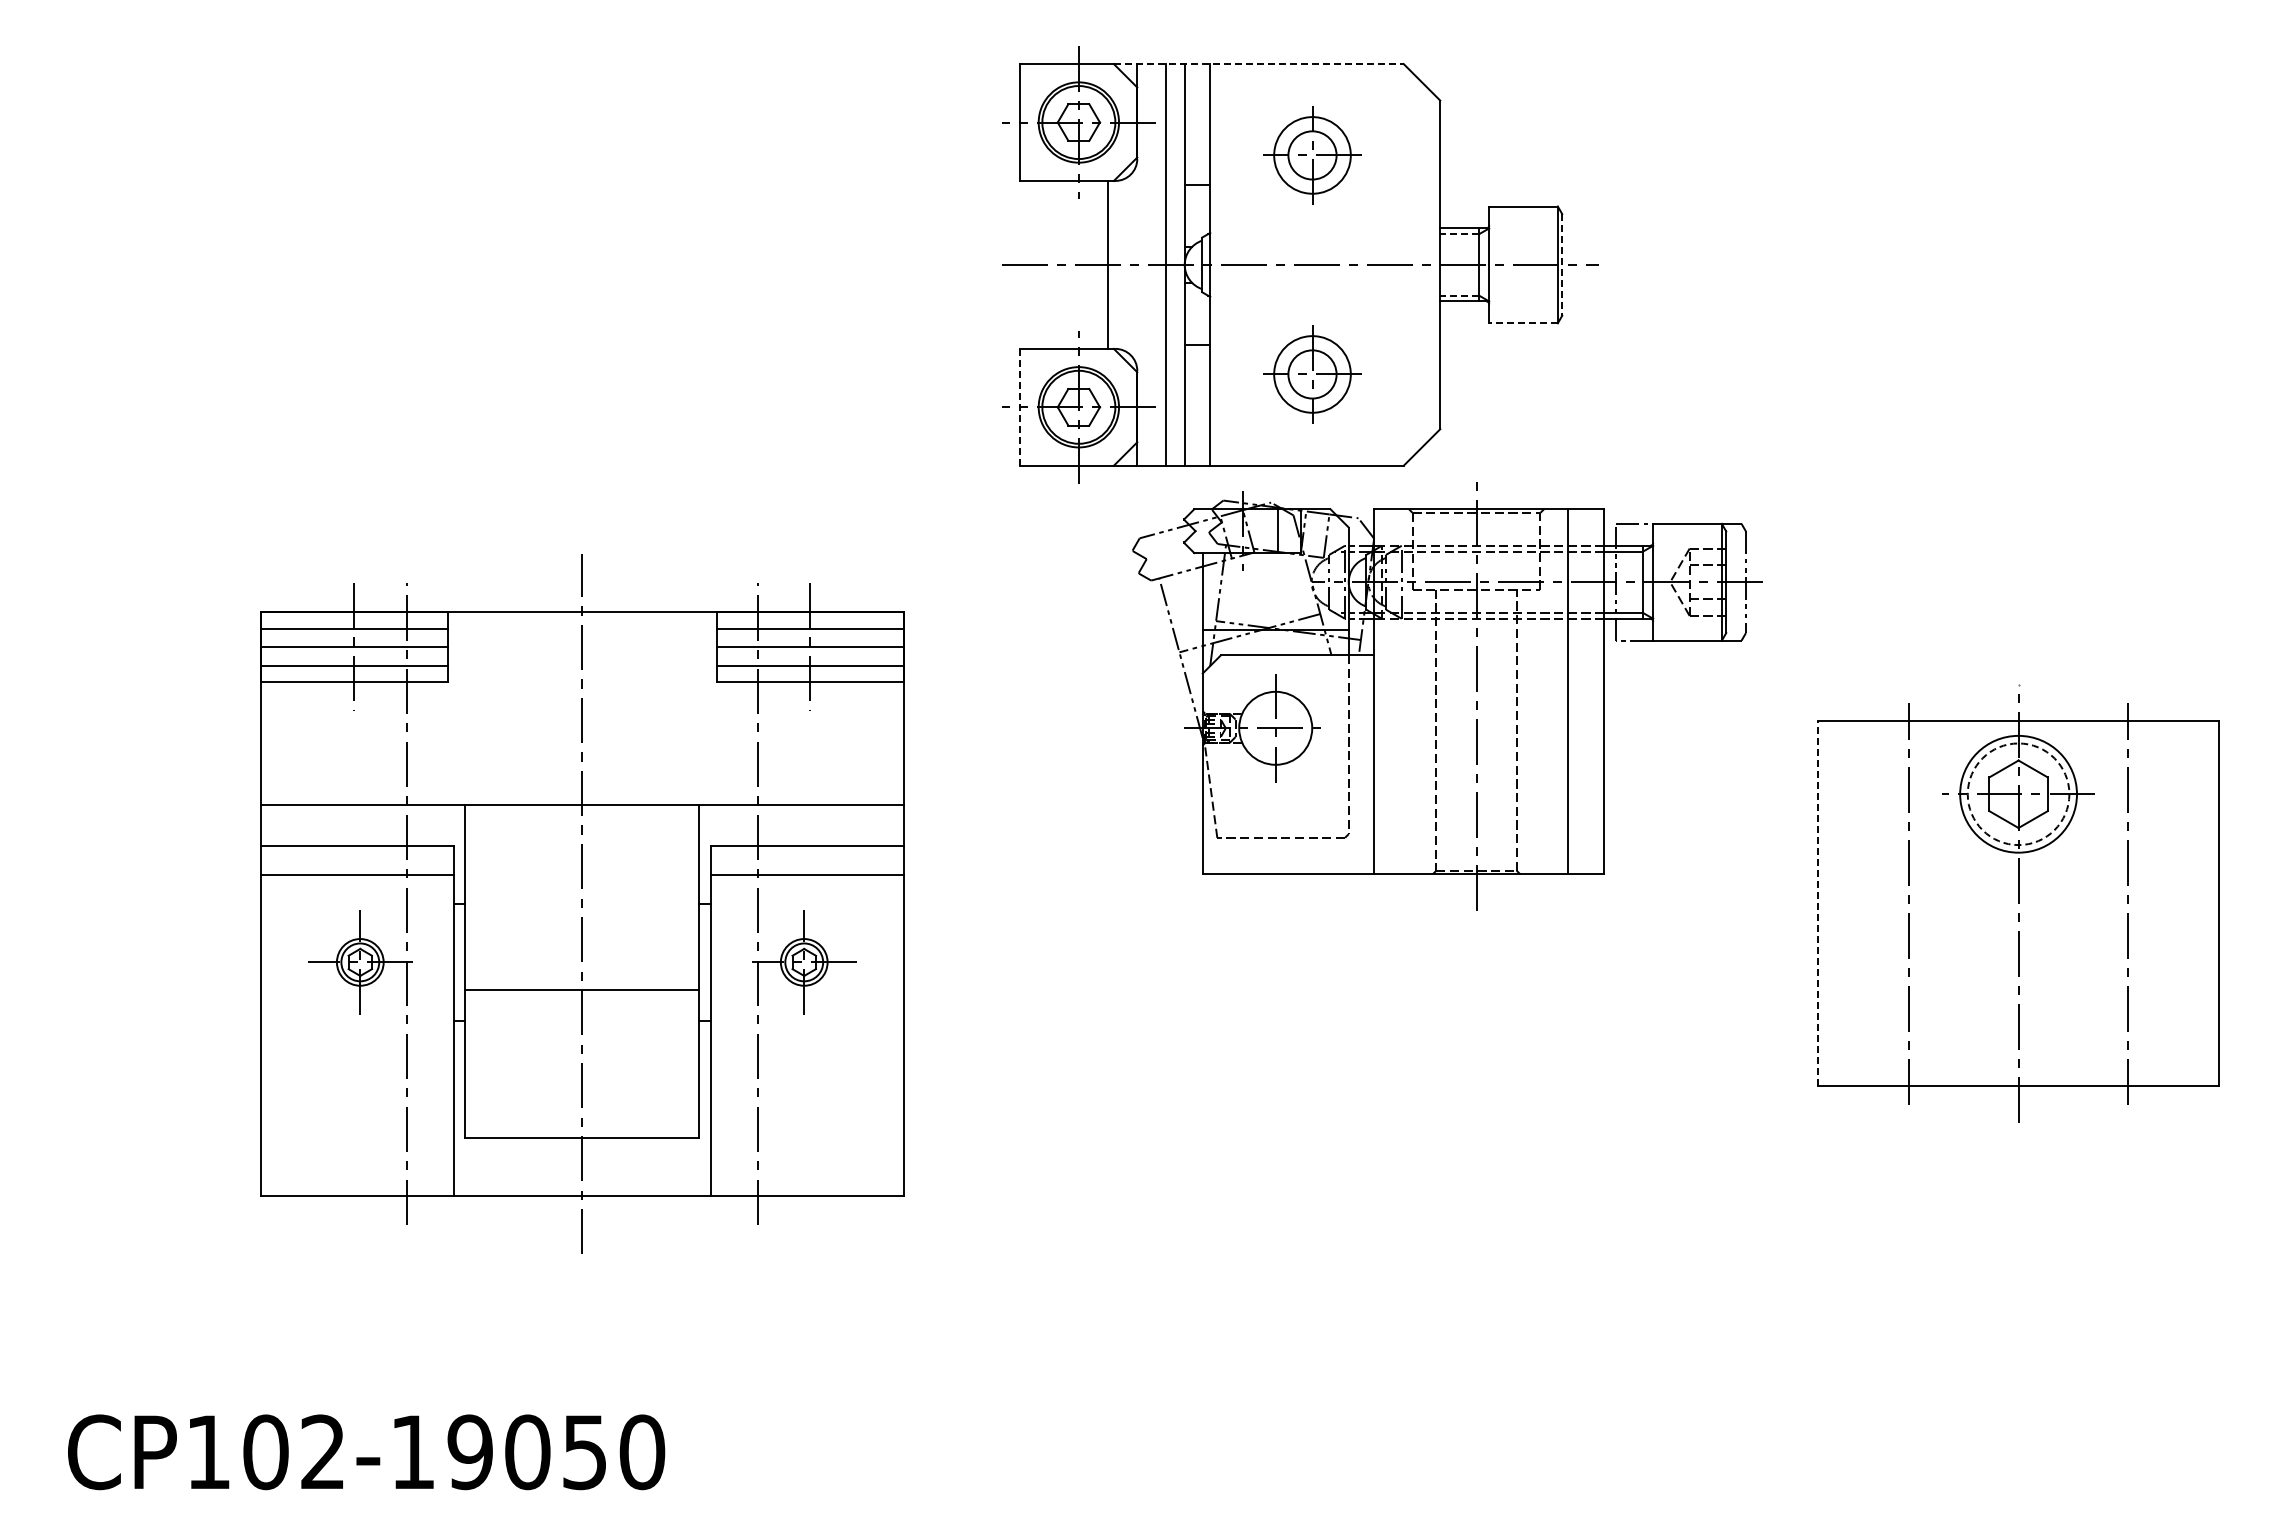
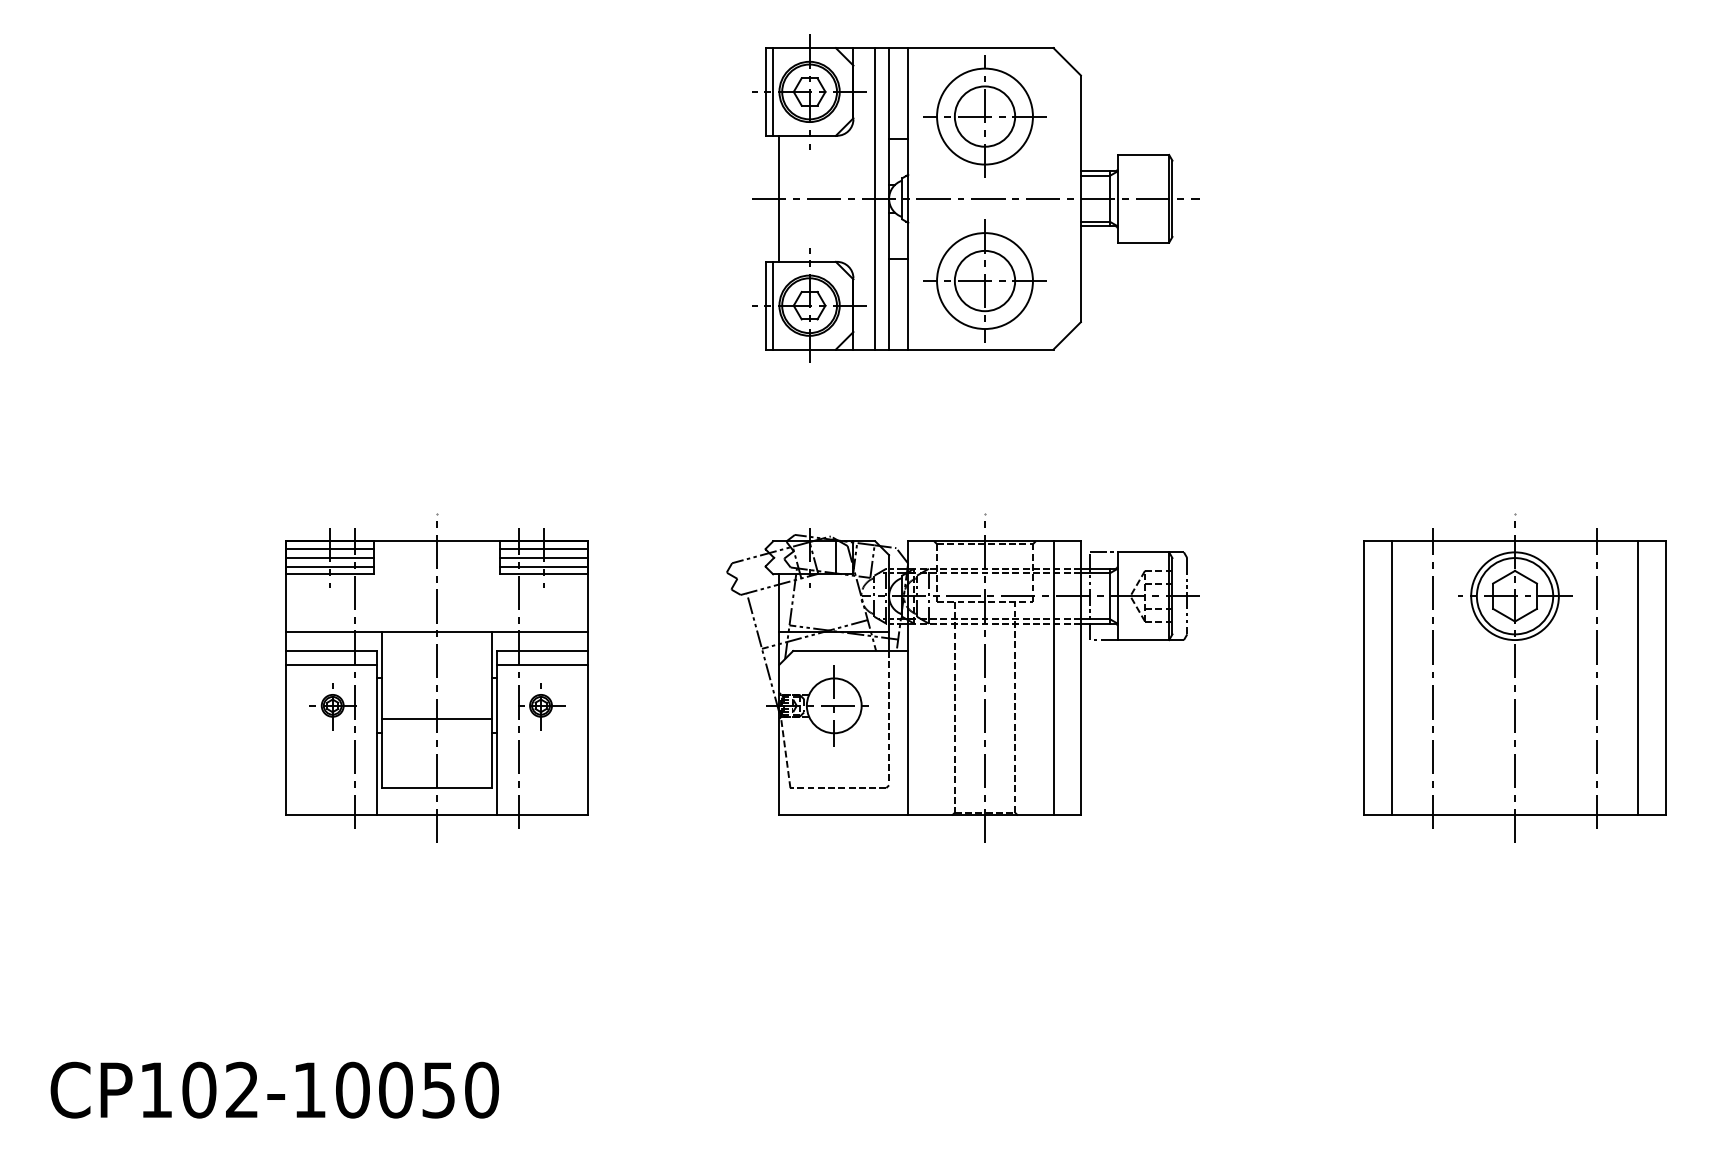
line: (1258, 64) -> (944, 48), dashed -> solid
line: (1030, 122) -> (773, 91), added
part: (1312, 155) -> (984, 116), size x1.67
line: (1459, 234) -> (1095, 176), dashed -> solid
line: (1107, 264) -> (779, 198), moved
line: (1562, 264) -> (1172, 198), dashed -> solid
line: (1459, 295) -> (1095, 221), dashed -> solid
line: (1523, 323) -> (1143, 242), dashed -> solid
part: (1312, 374) -> (984, 281), size x1.67
line: (1020, 406) -> (765, 305), dashed -> solid
line: (1030, 406) -> (773, 305), added
part: (1447, 691) -> (963, 678), moved
circle: (2018, 794) -> (1514, 596), dashed -> solid
part: (582, 903) -> (436, 678), size x0.62
line: (1817, 903) -> (1364, 678), dashed -> solid
line: (1854, 903) -> (1391, 678), added
line: (2182, 903) -> (1638, 678), added
text: (470, 1452) -> (352, 1090), CP102-19050 -> CP102-10050

